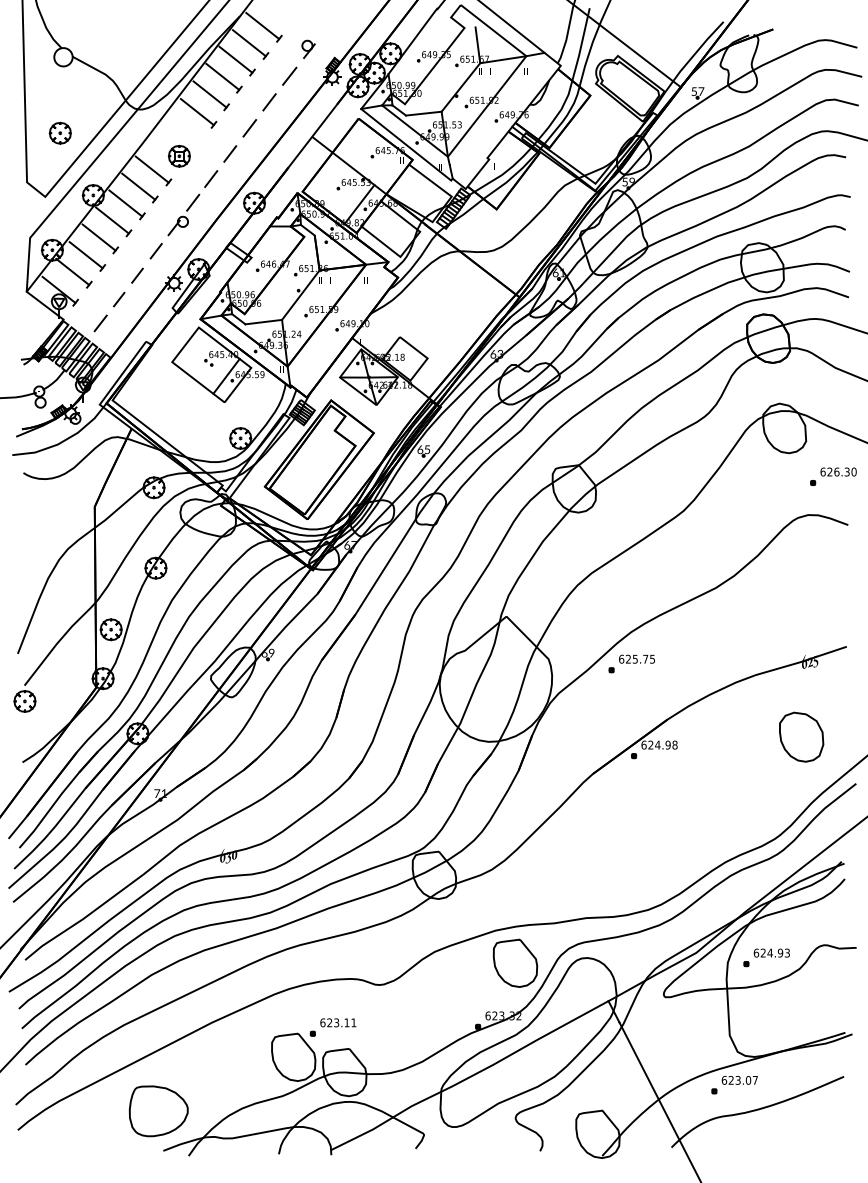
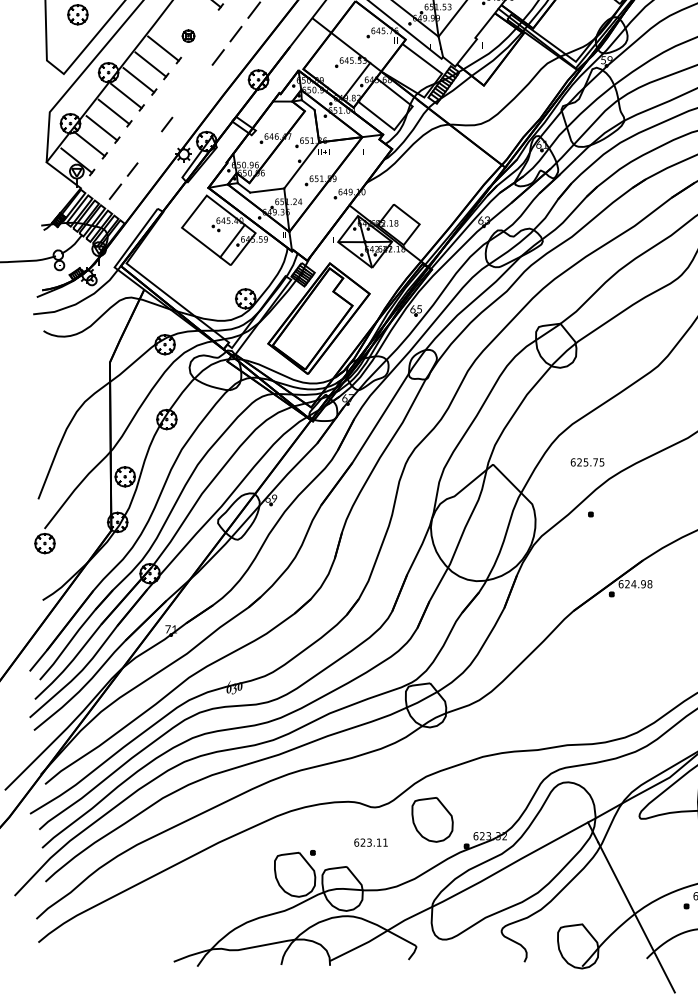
part: (178, 155) -> (187, 35), size x0.6
part: (183, 214) -> (192, 90), removed
line: (137, 275) -> (149, 147), removed
text: (636, 658) -> (587, 461), moved
part: (515, 962) -> (432, 819), moved
text: (338, 1022) -> (371, 842), moved
part: (158, 1111) -> (169, 925), removed

